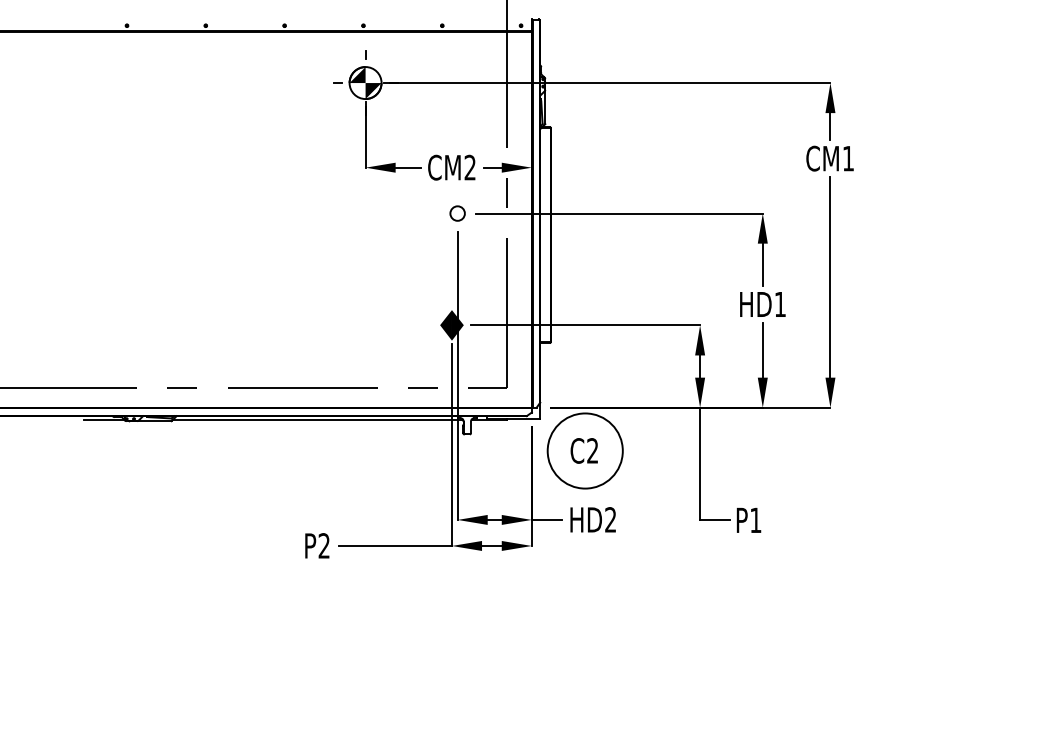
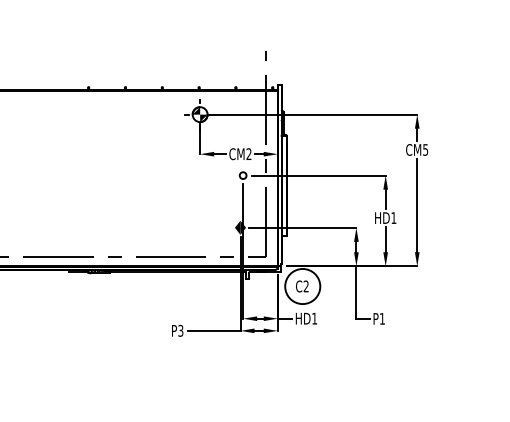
text: (848, 157) -> (425, 149), CM1 -> CM5
text: (610, 519) -> (314, 318), HD2 -> HD1
text: (323, 545) -> (180, 330), P2 -> P3

